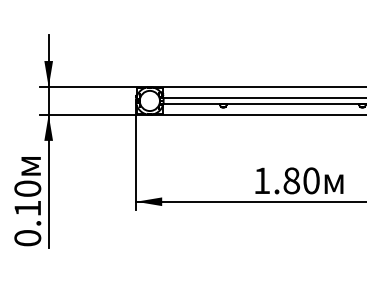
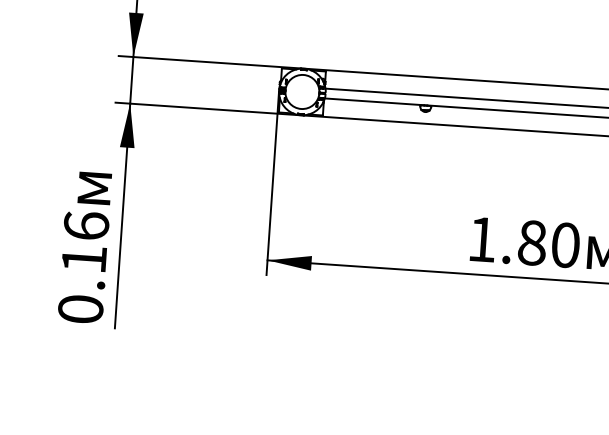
text: (27, 188) -> (86, 225), 0.10 -> 0.16

